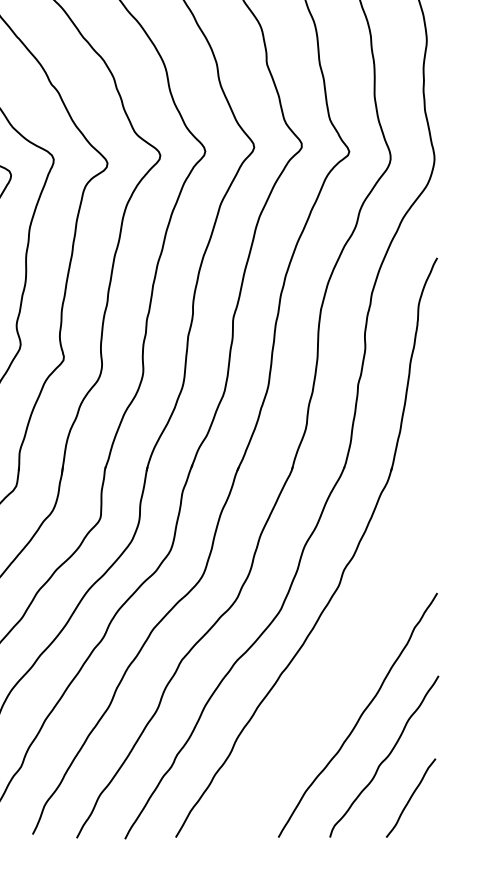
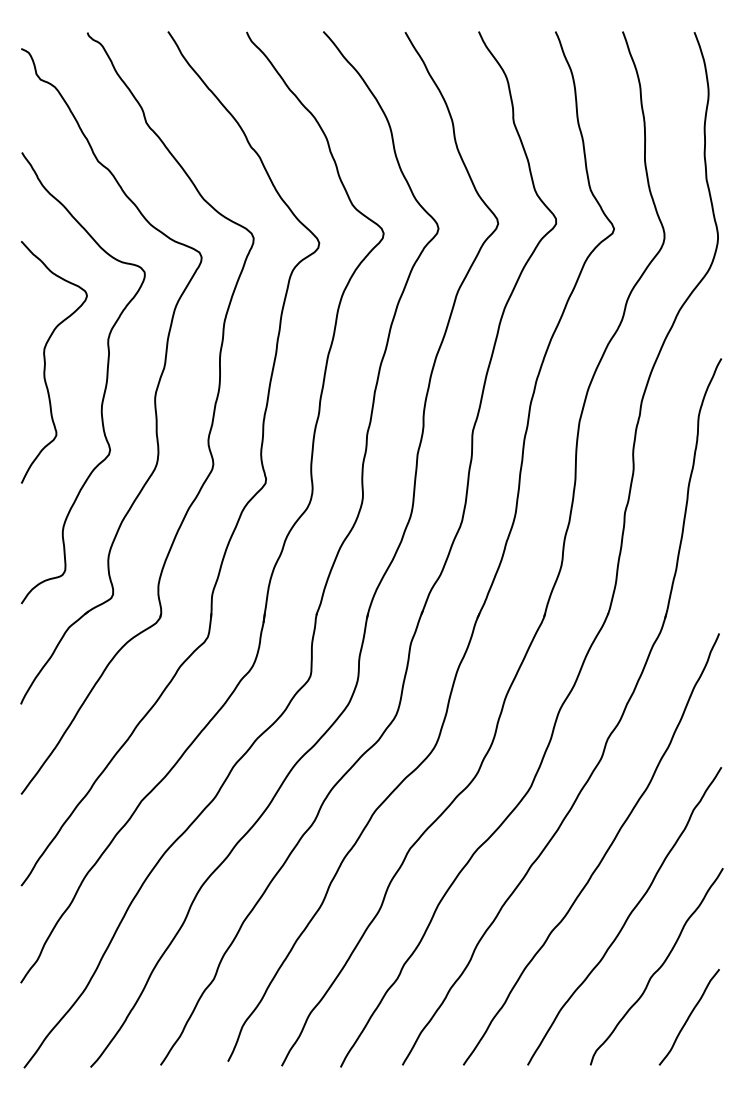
curve: (339, 666) -> (602, 856), added

